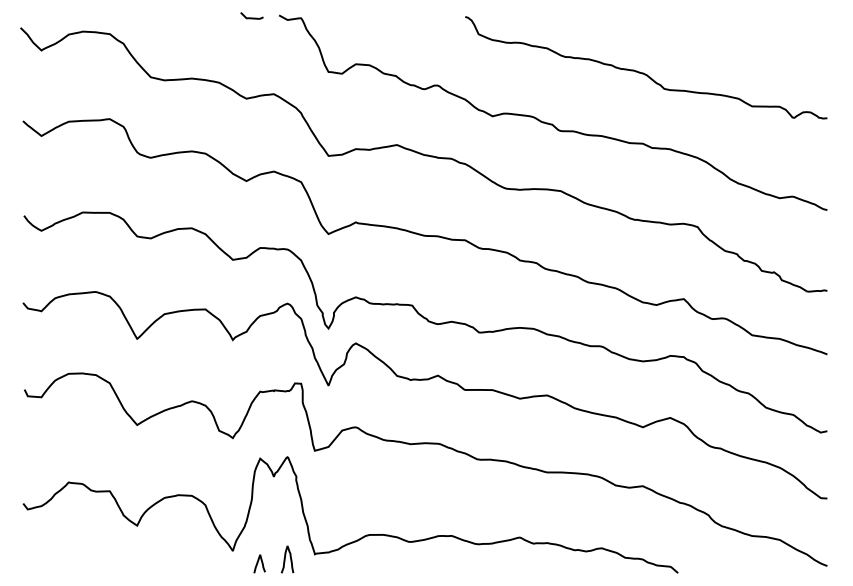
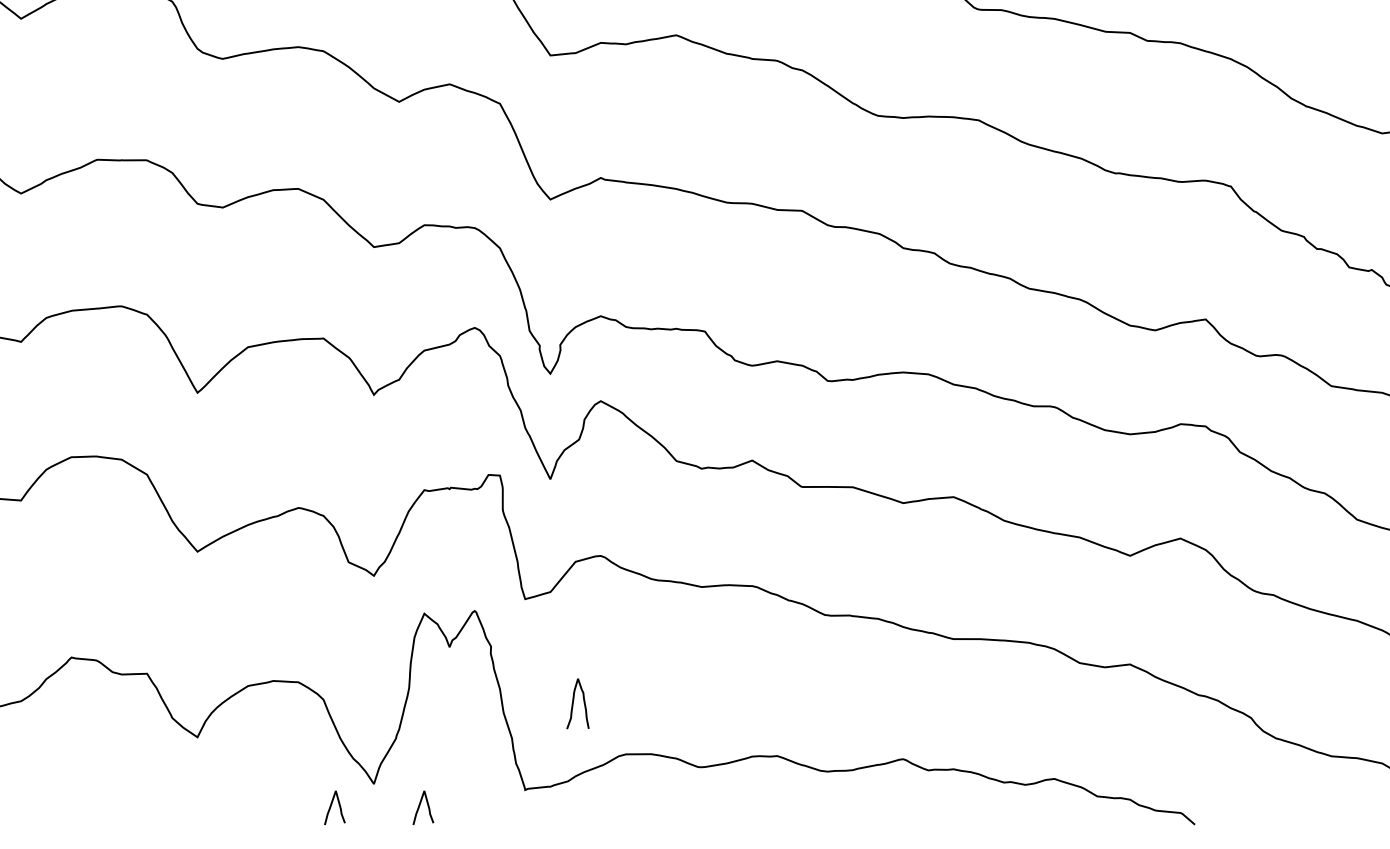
curve: (285, 559) -> (574, 703), moved
curve: (210, 563) -> (332, 807), added

